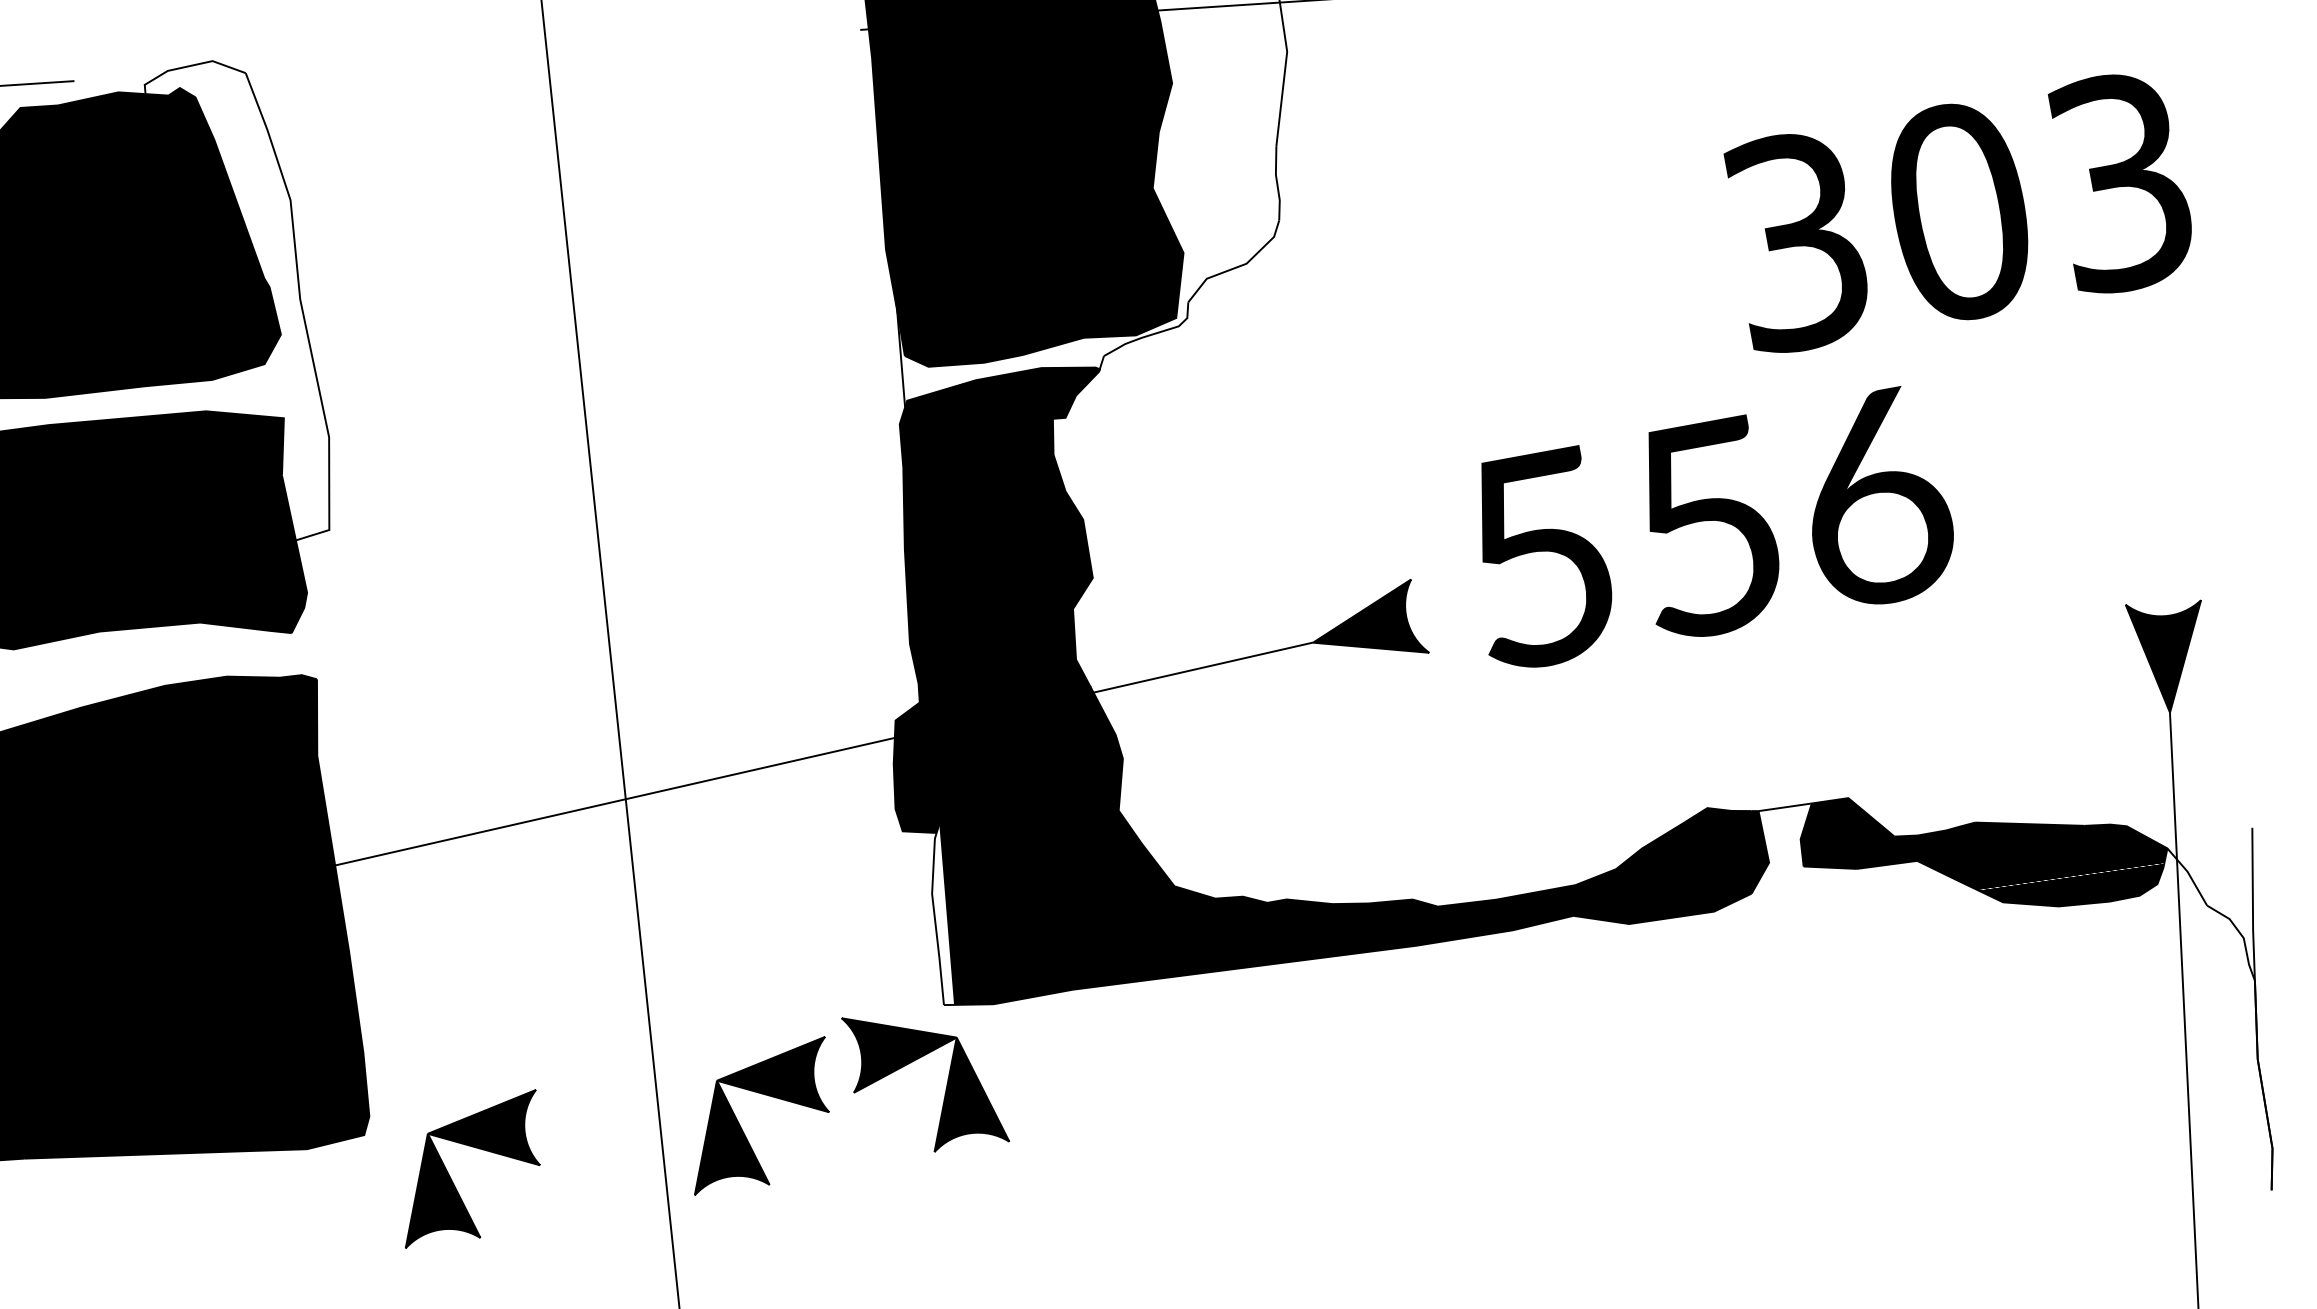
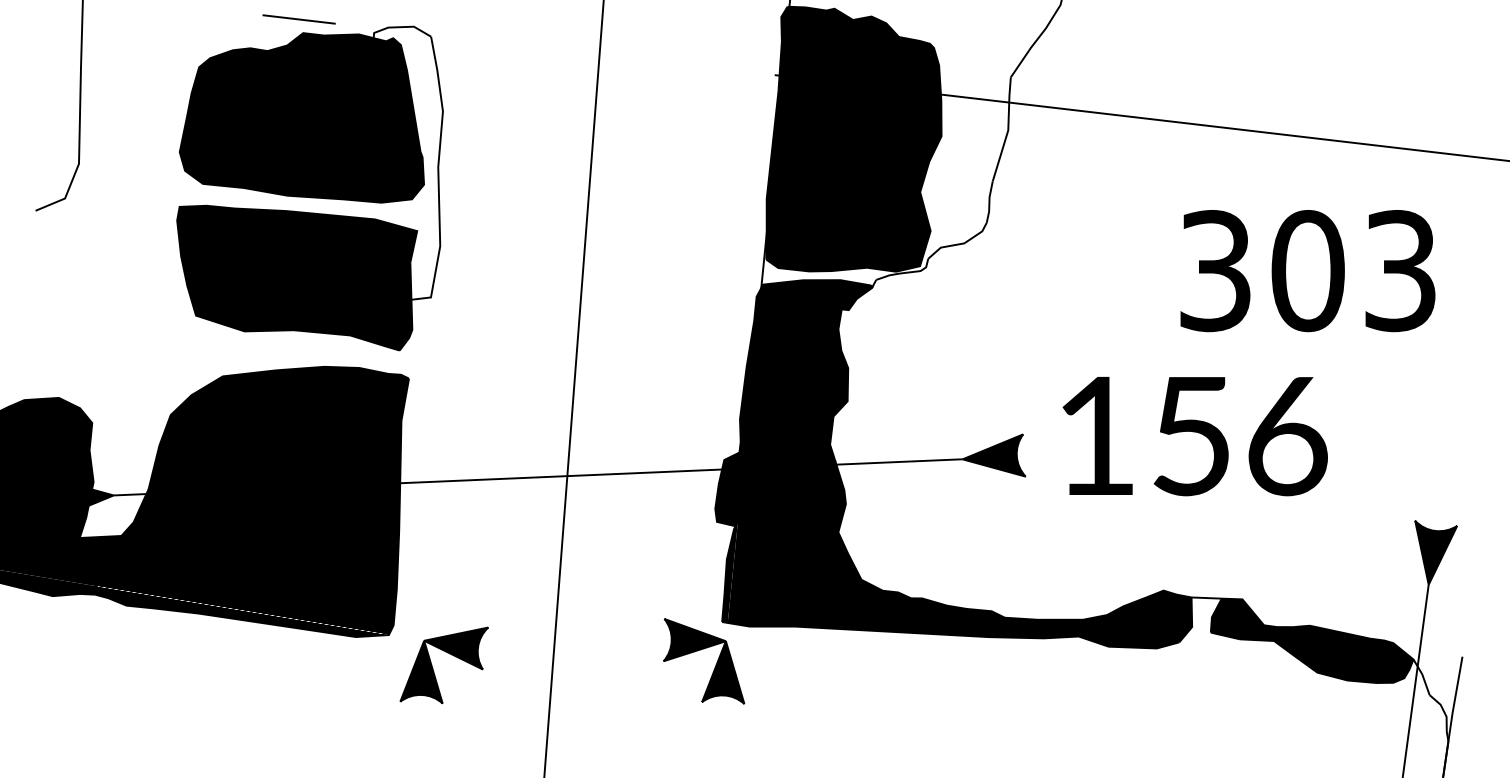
text: (1958, 213) -> (1307, 271), moved
text: (1538, 559) -> (1095, 436), 556 -> 156
fill: (940, 914) -> (729, 571), added
part: (742, 1126) -> (598, 668), removed

